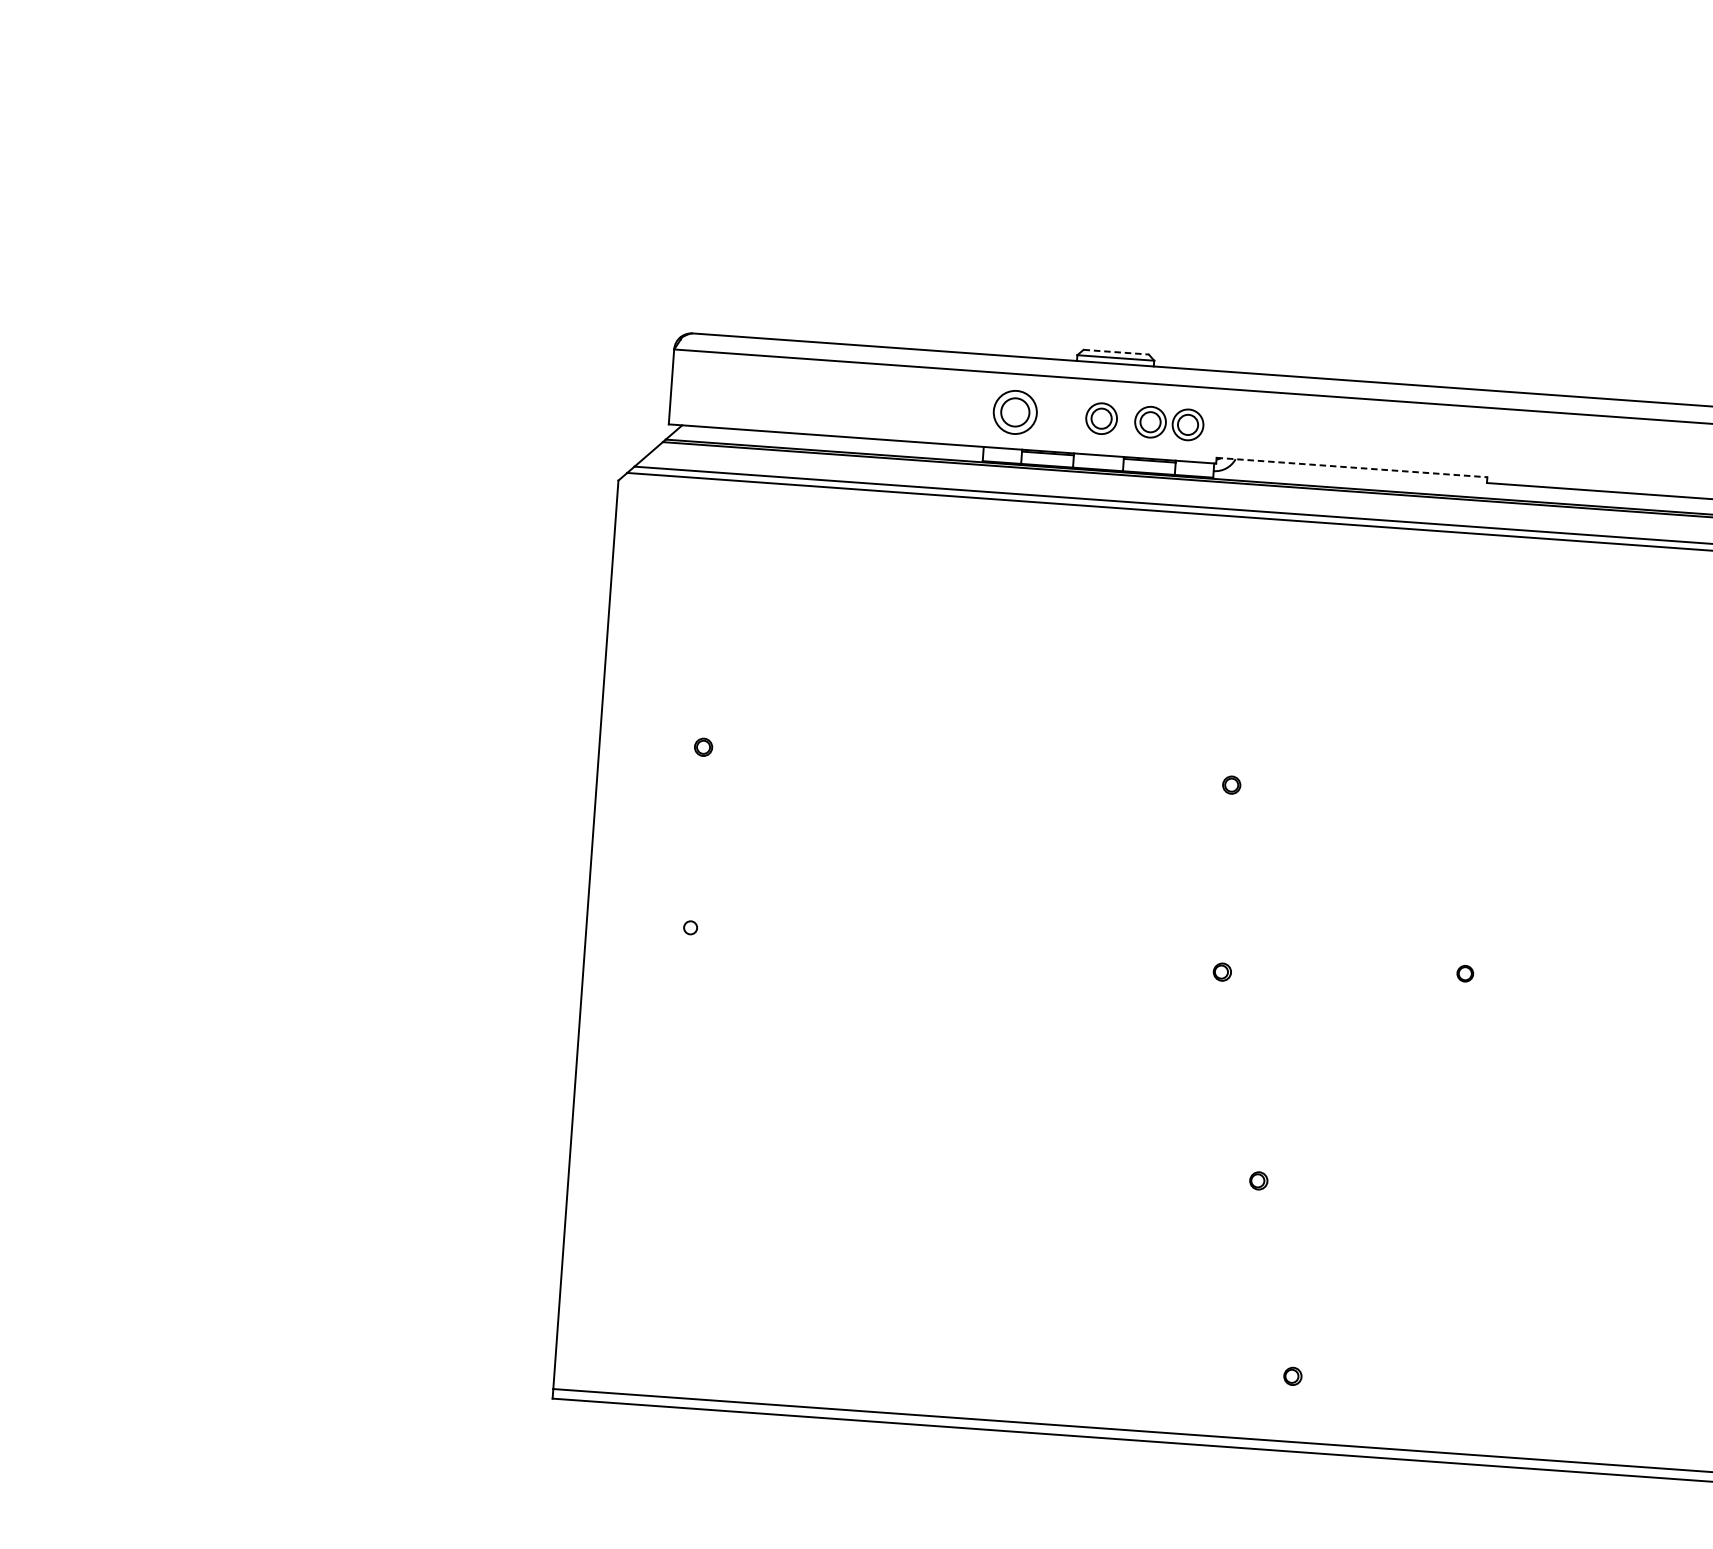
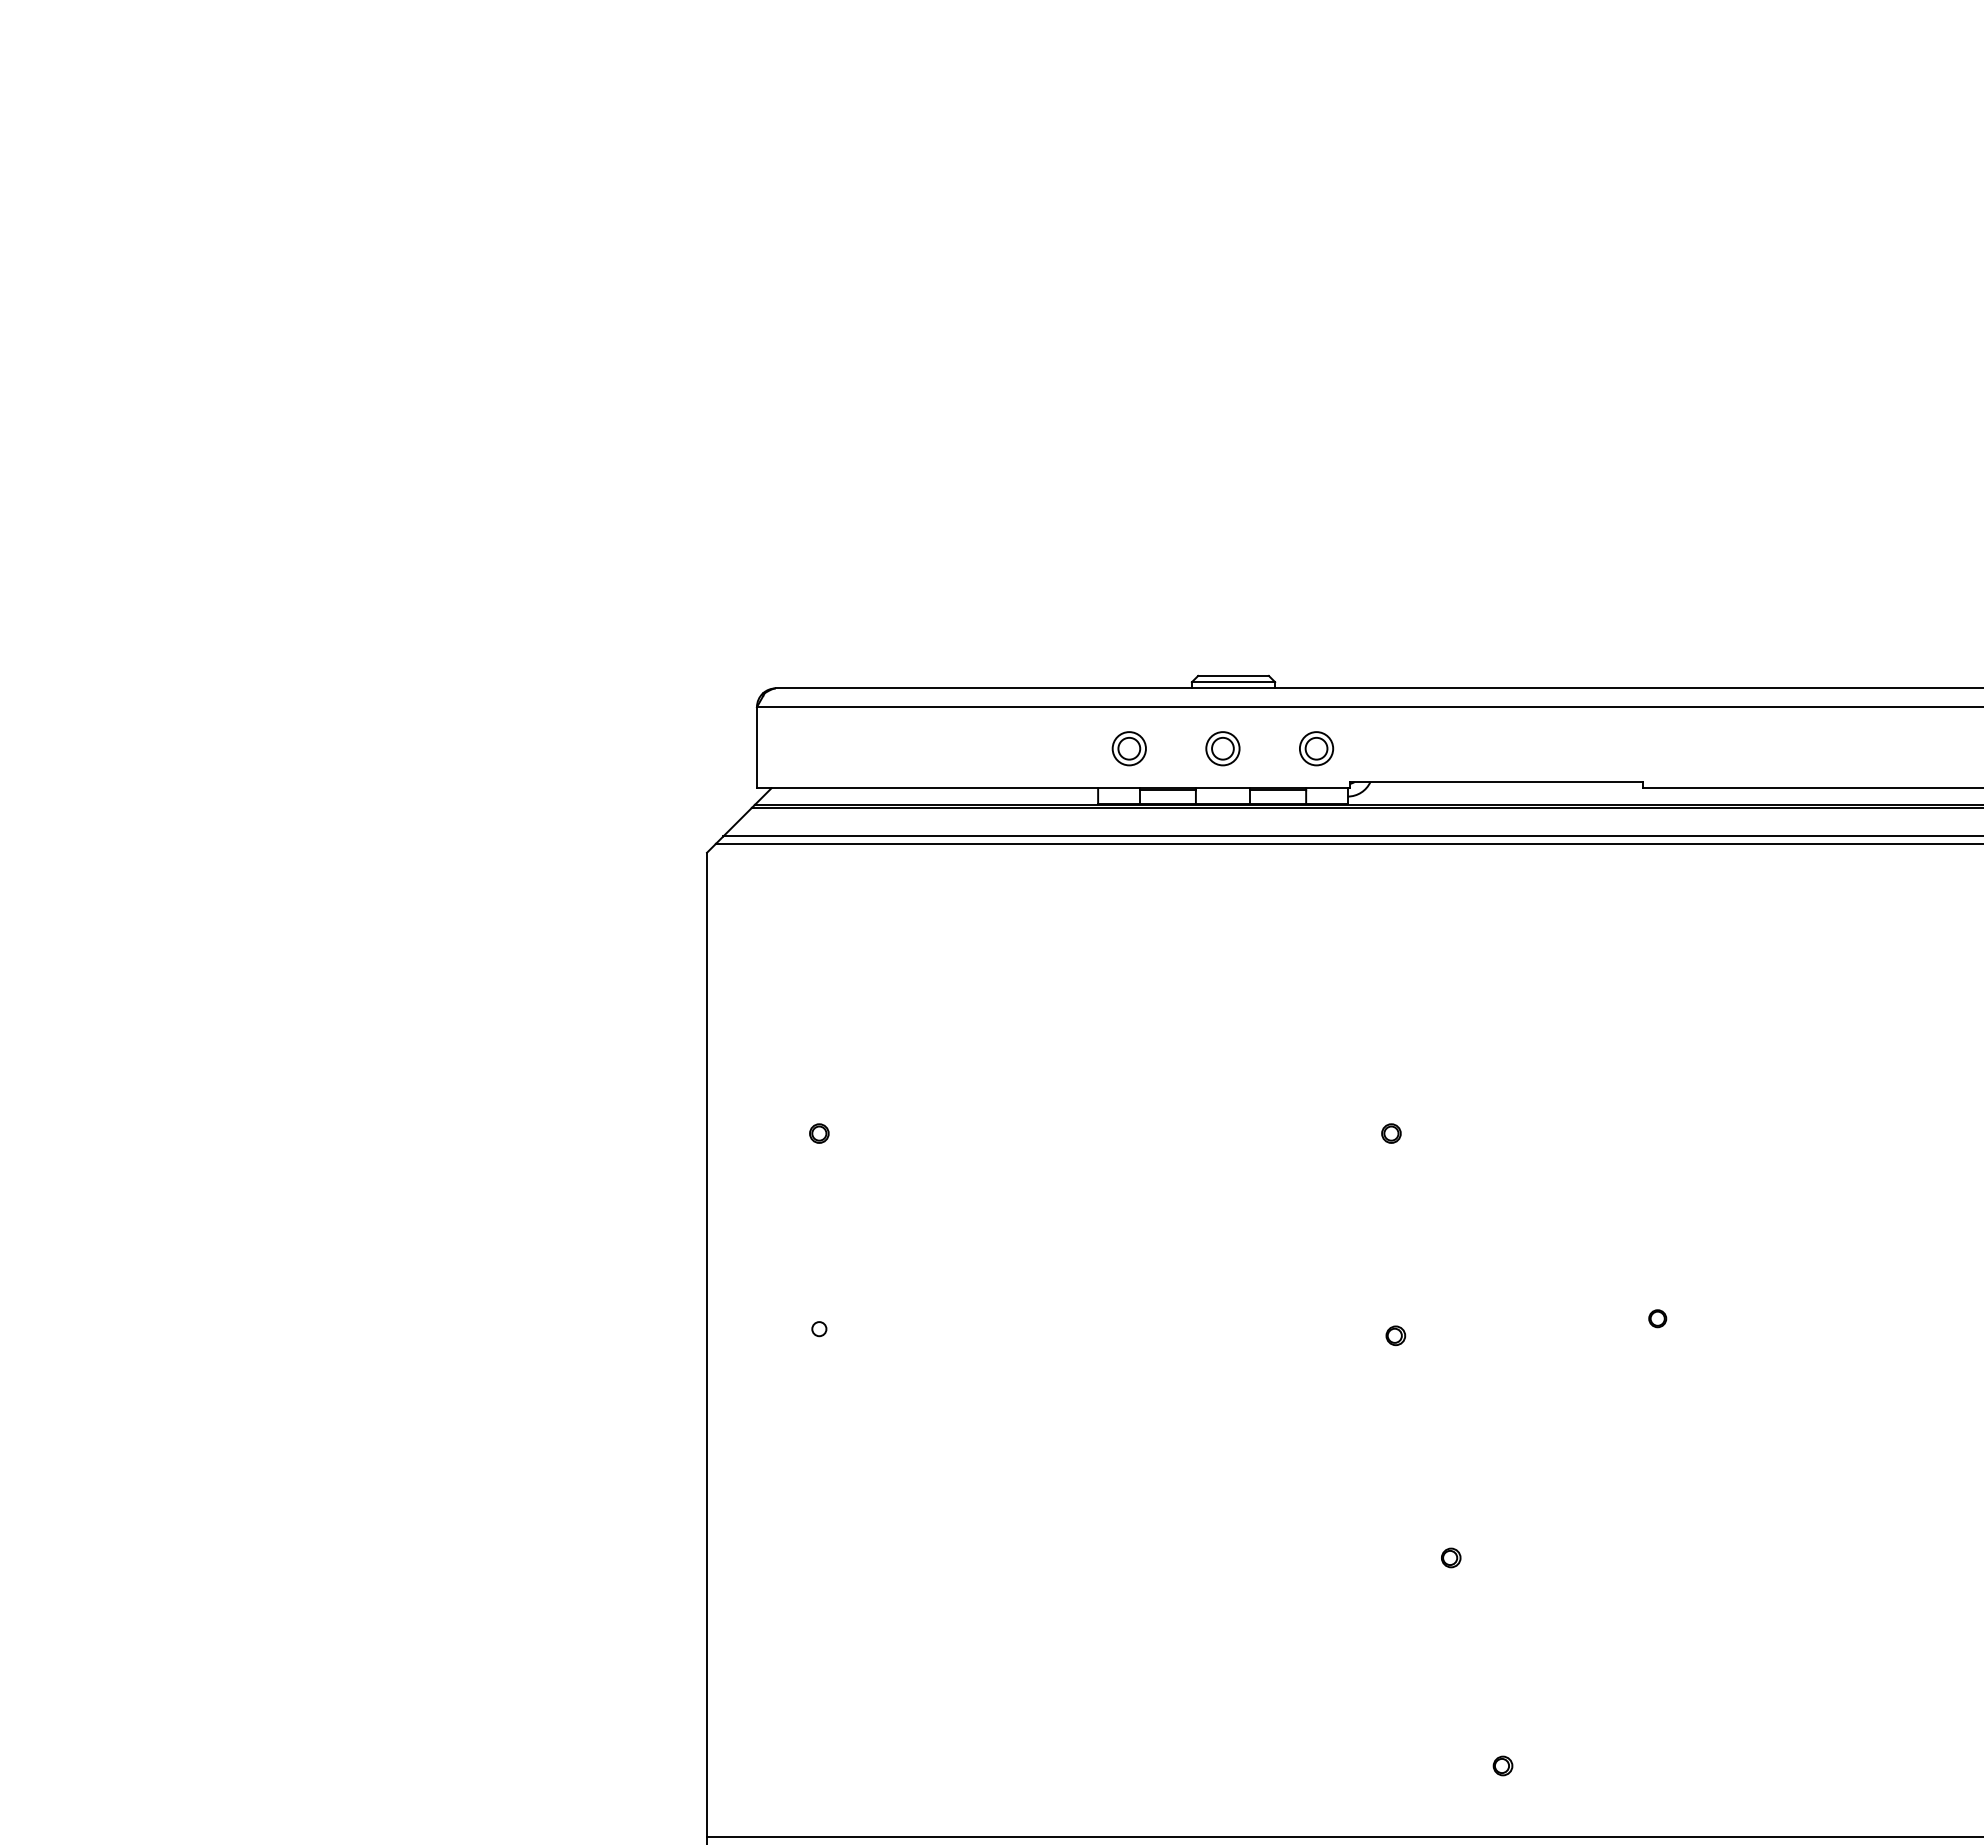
line: (1117, 351) -> (1234, 675), dashed -> solid
part: (1014, 412) -> (1128, 748), size x0.71
part: (1150, 421) -> (1275, 748), removed
line: (1351, 467) -> (1496, 782), dashed -> solid

